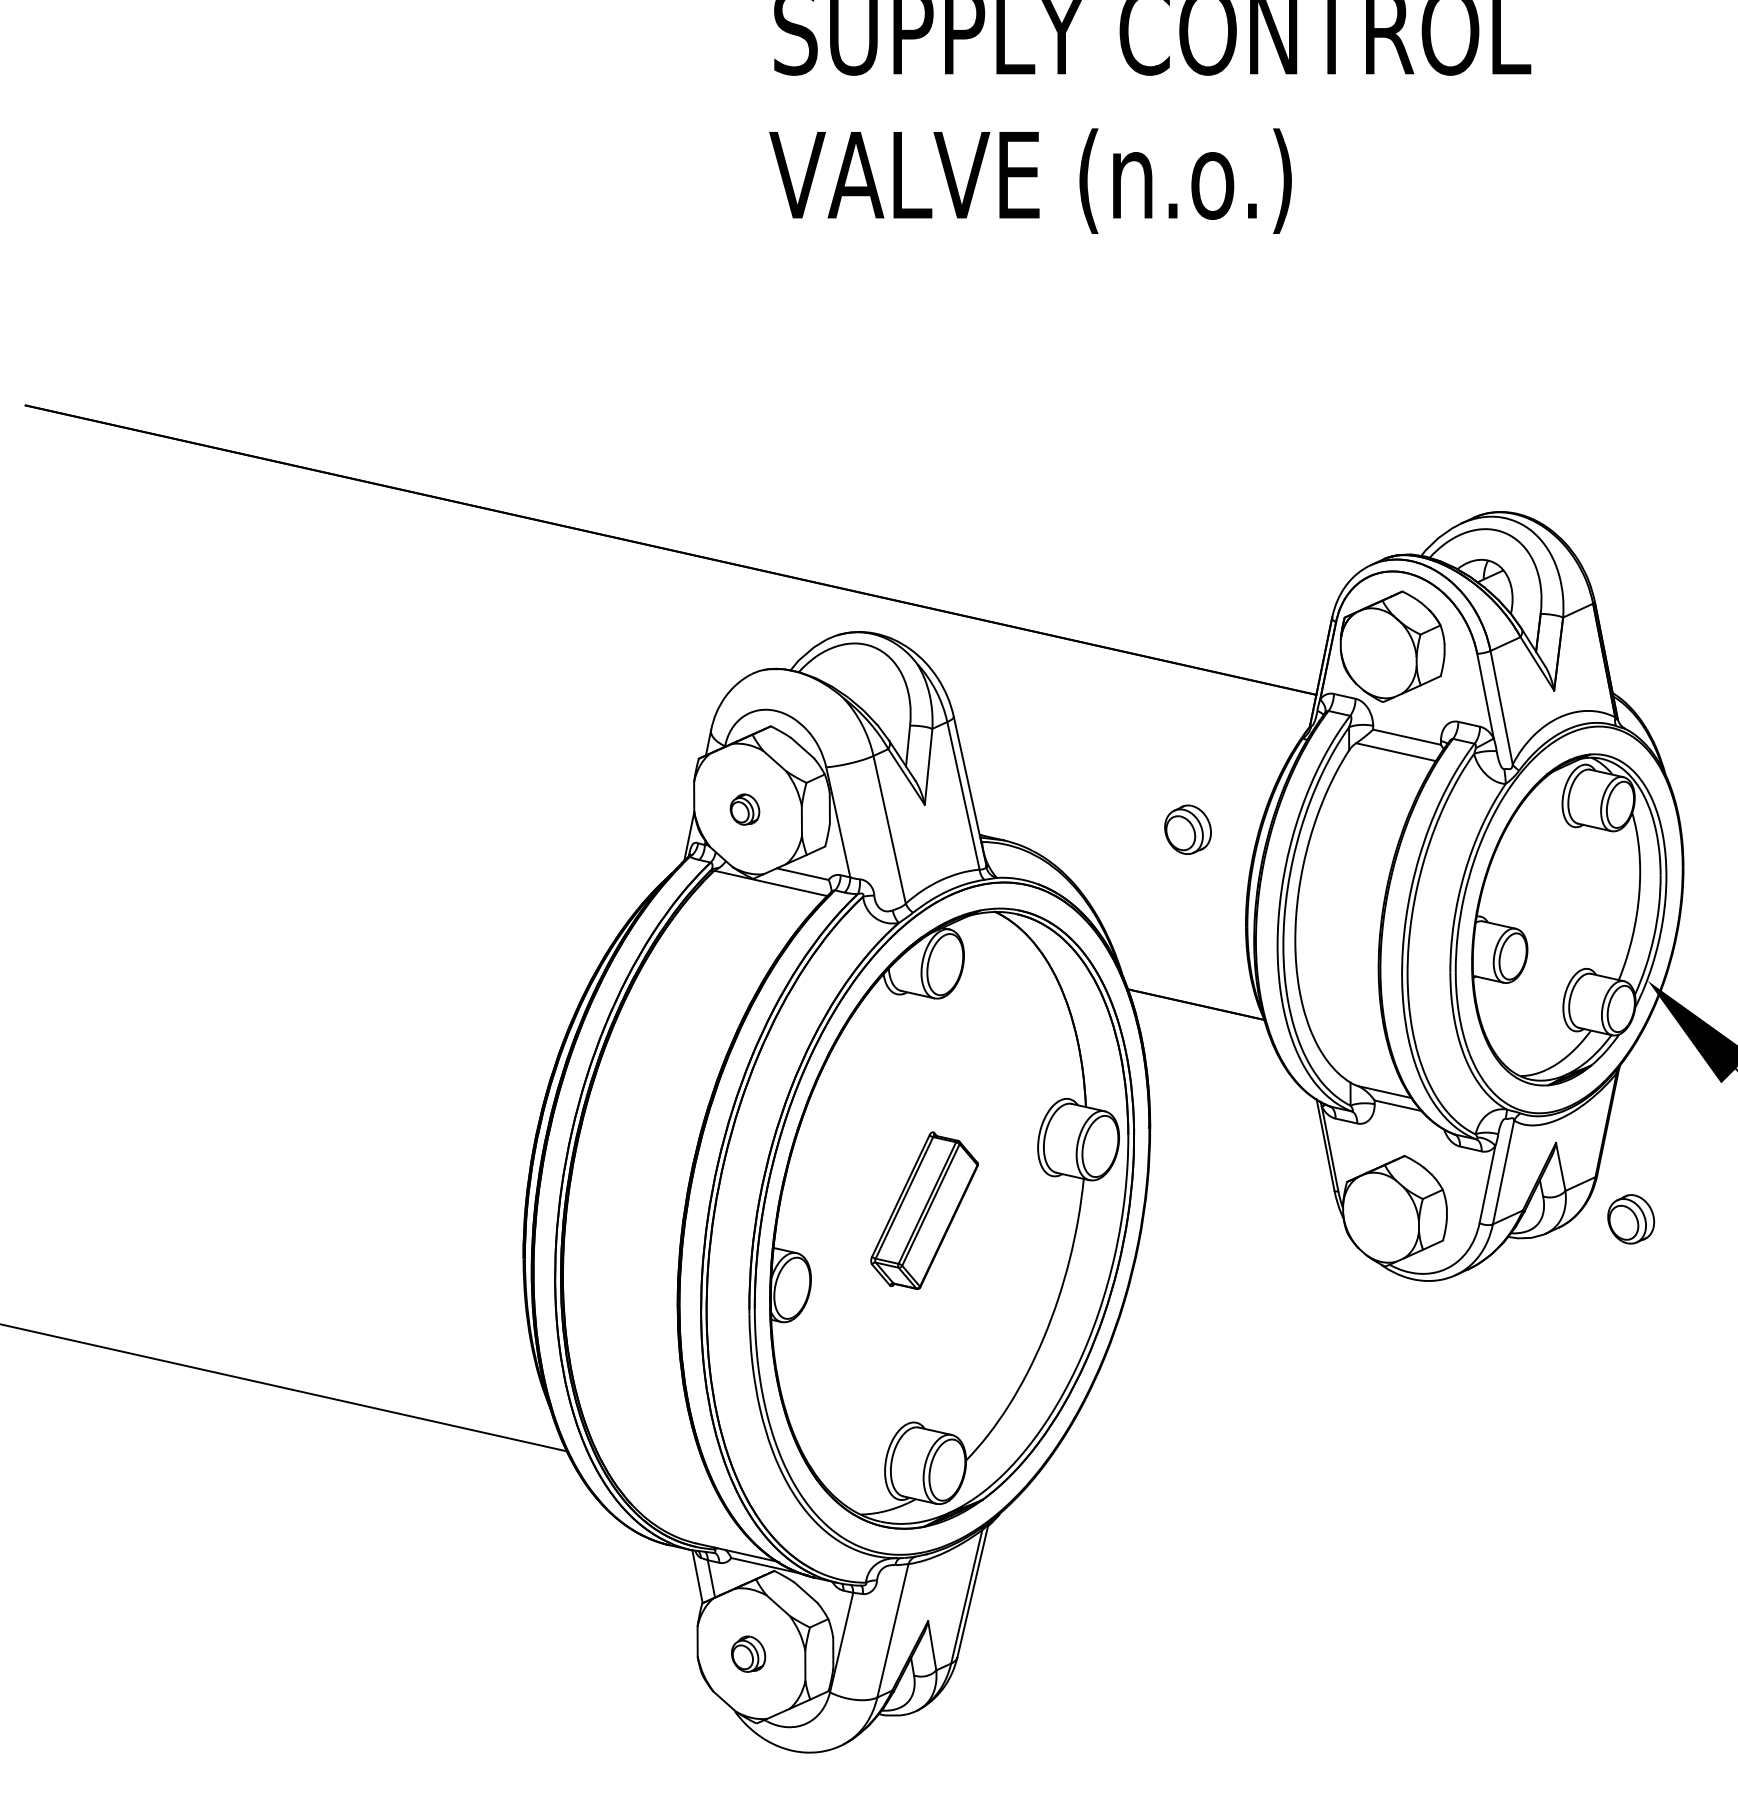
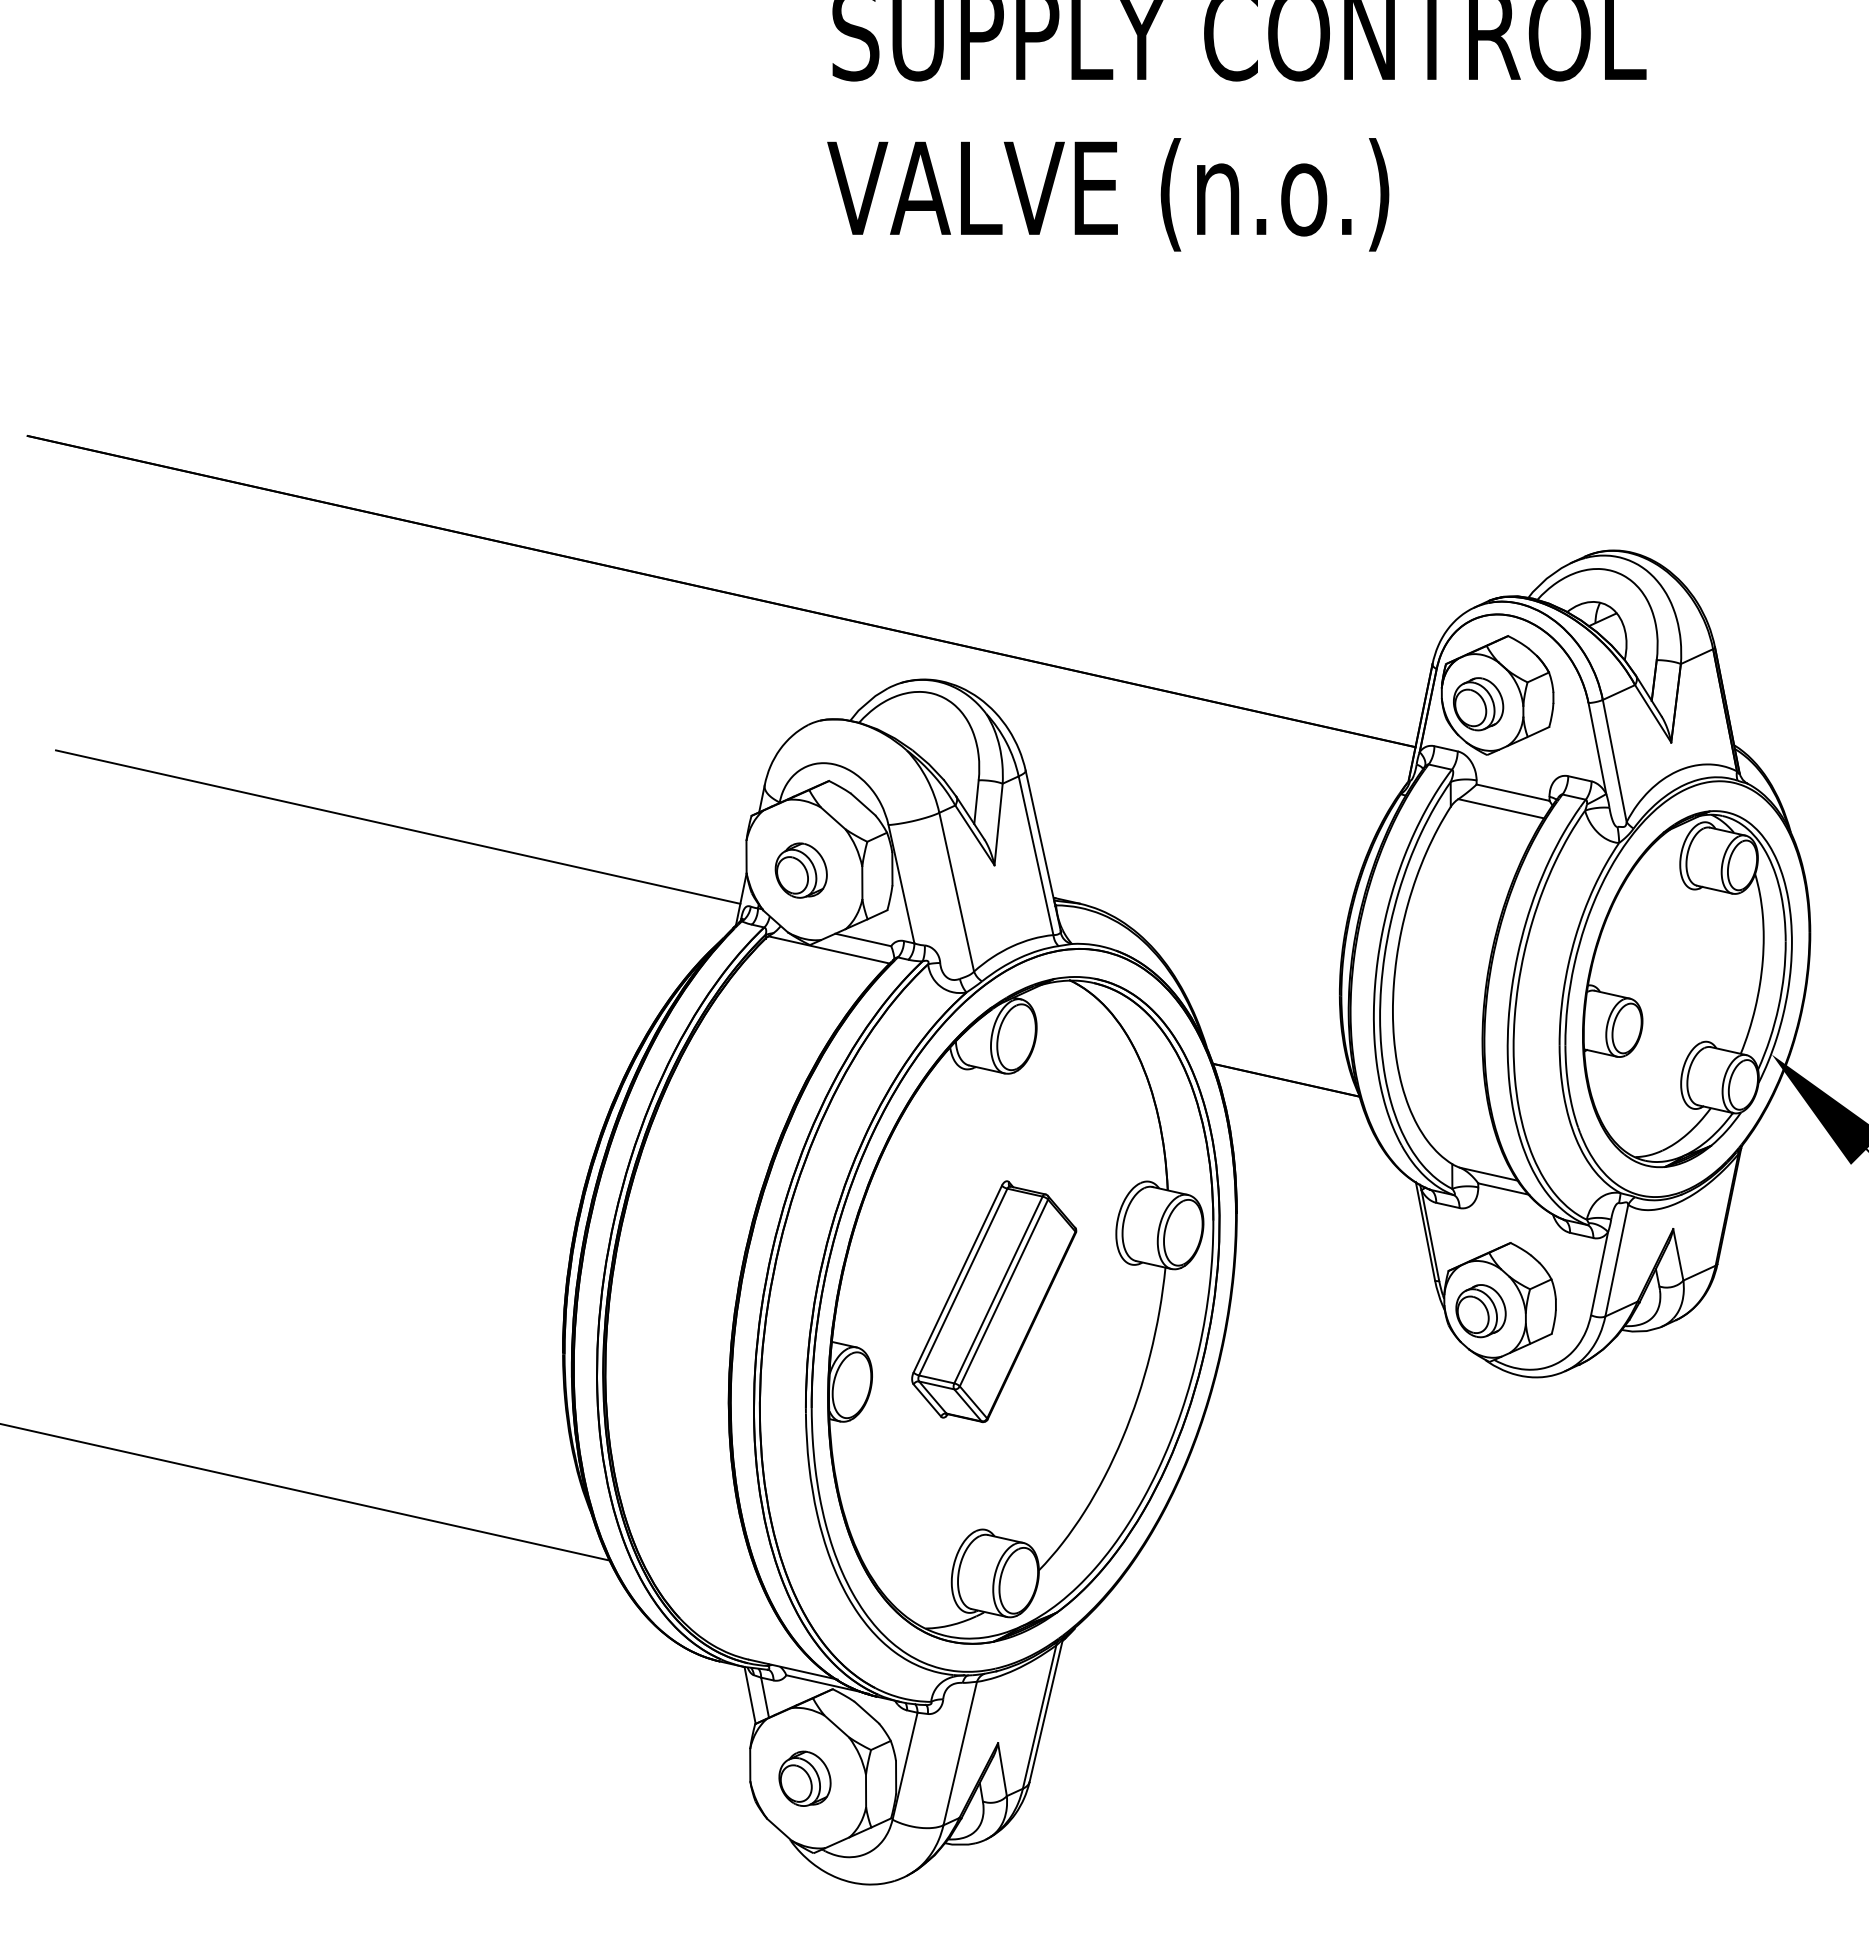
line: (370, 768) -> (398, 826), added
part: (744, 809) -> (800, 870), size x1.67
part: (1187, 830) -> (1478, 704), moved
part: (924, 1210) -> (994, 1301), size x1.43
part: (1630, 1219) -> (1480, 1311), moved
part: (748, 1654) -> (804, 1778), size x1.43

